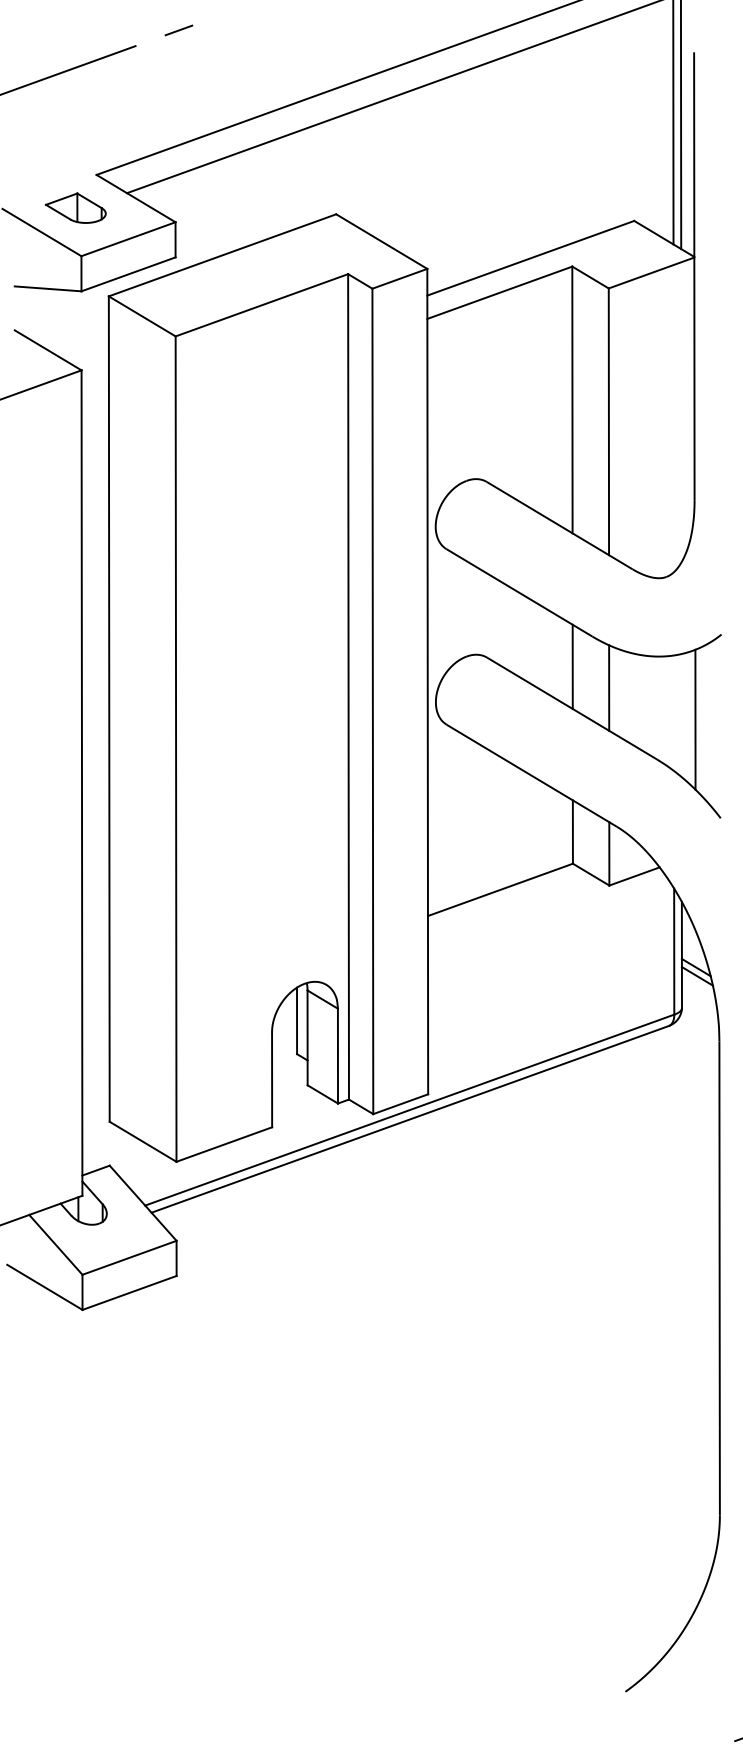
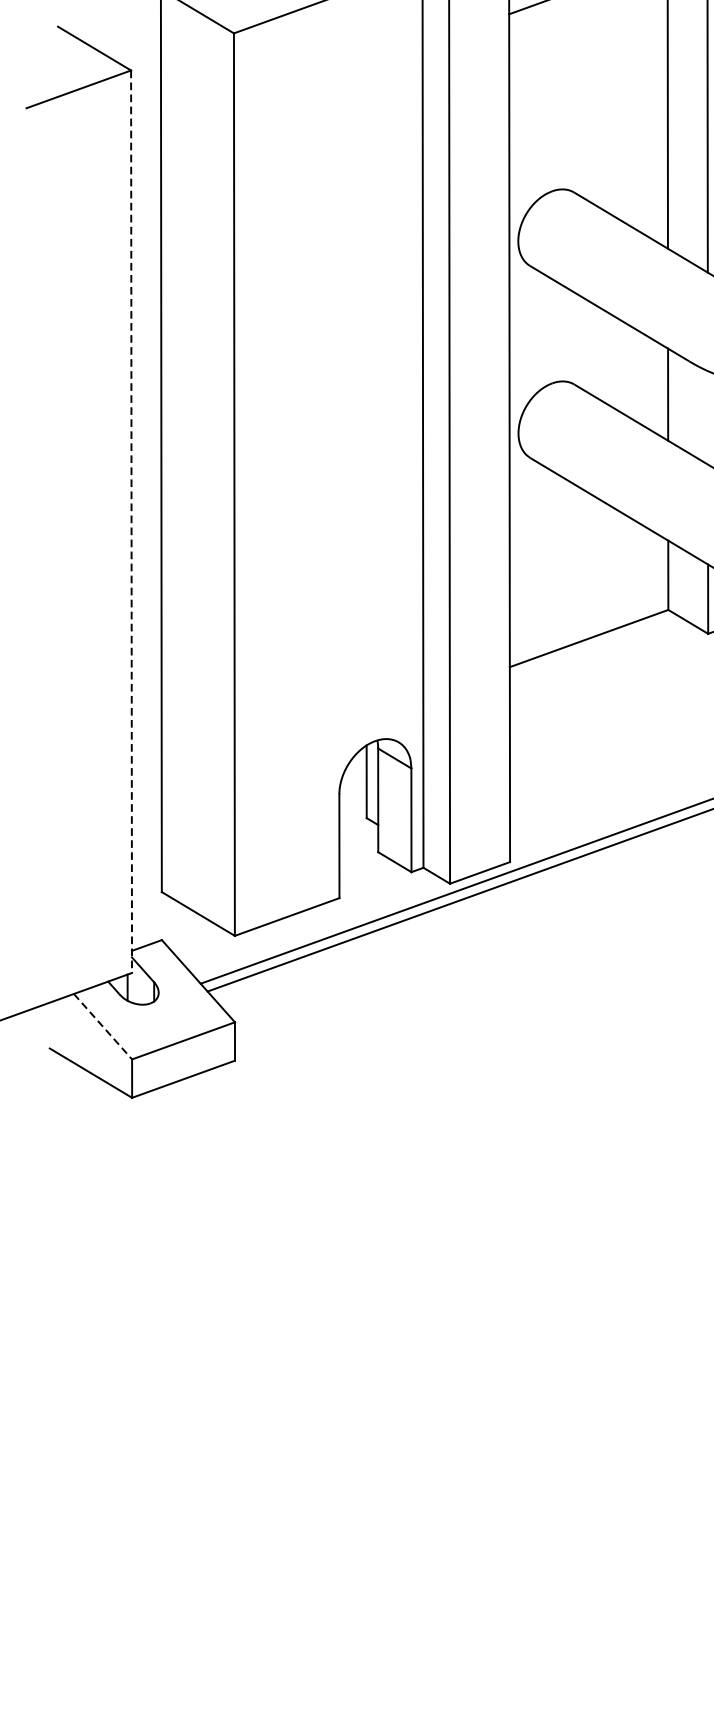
line: (609, 687) -> (708, 417), removed
line: (81, 783) -> (131, 522), solid -> dashed
line: (56, 1245) -> (103, 1027), solid -> dashed

